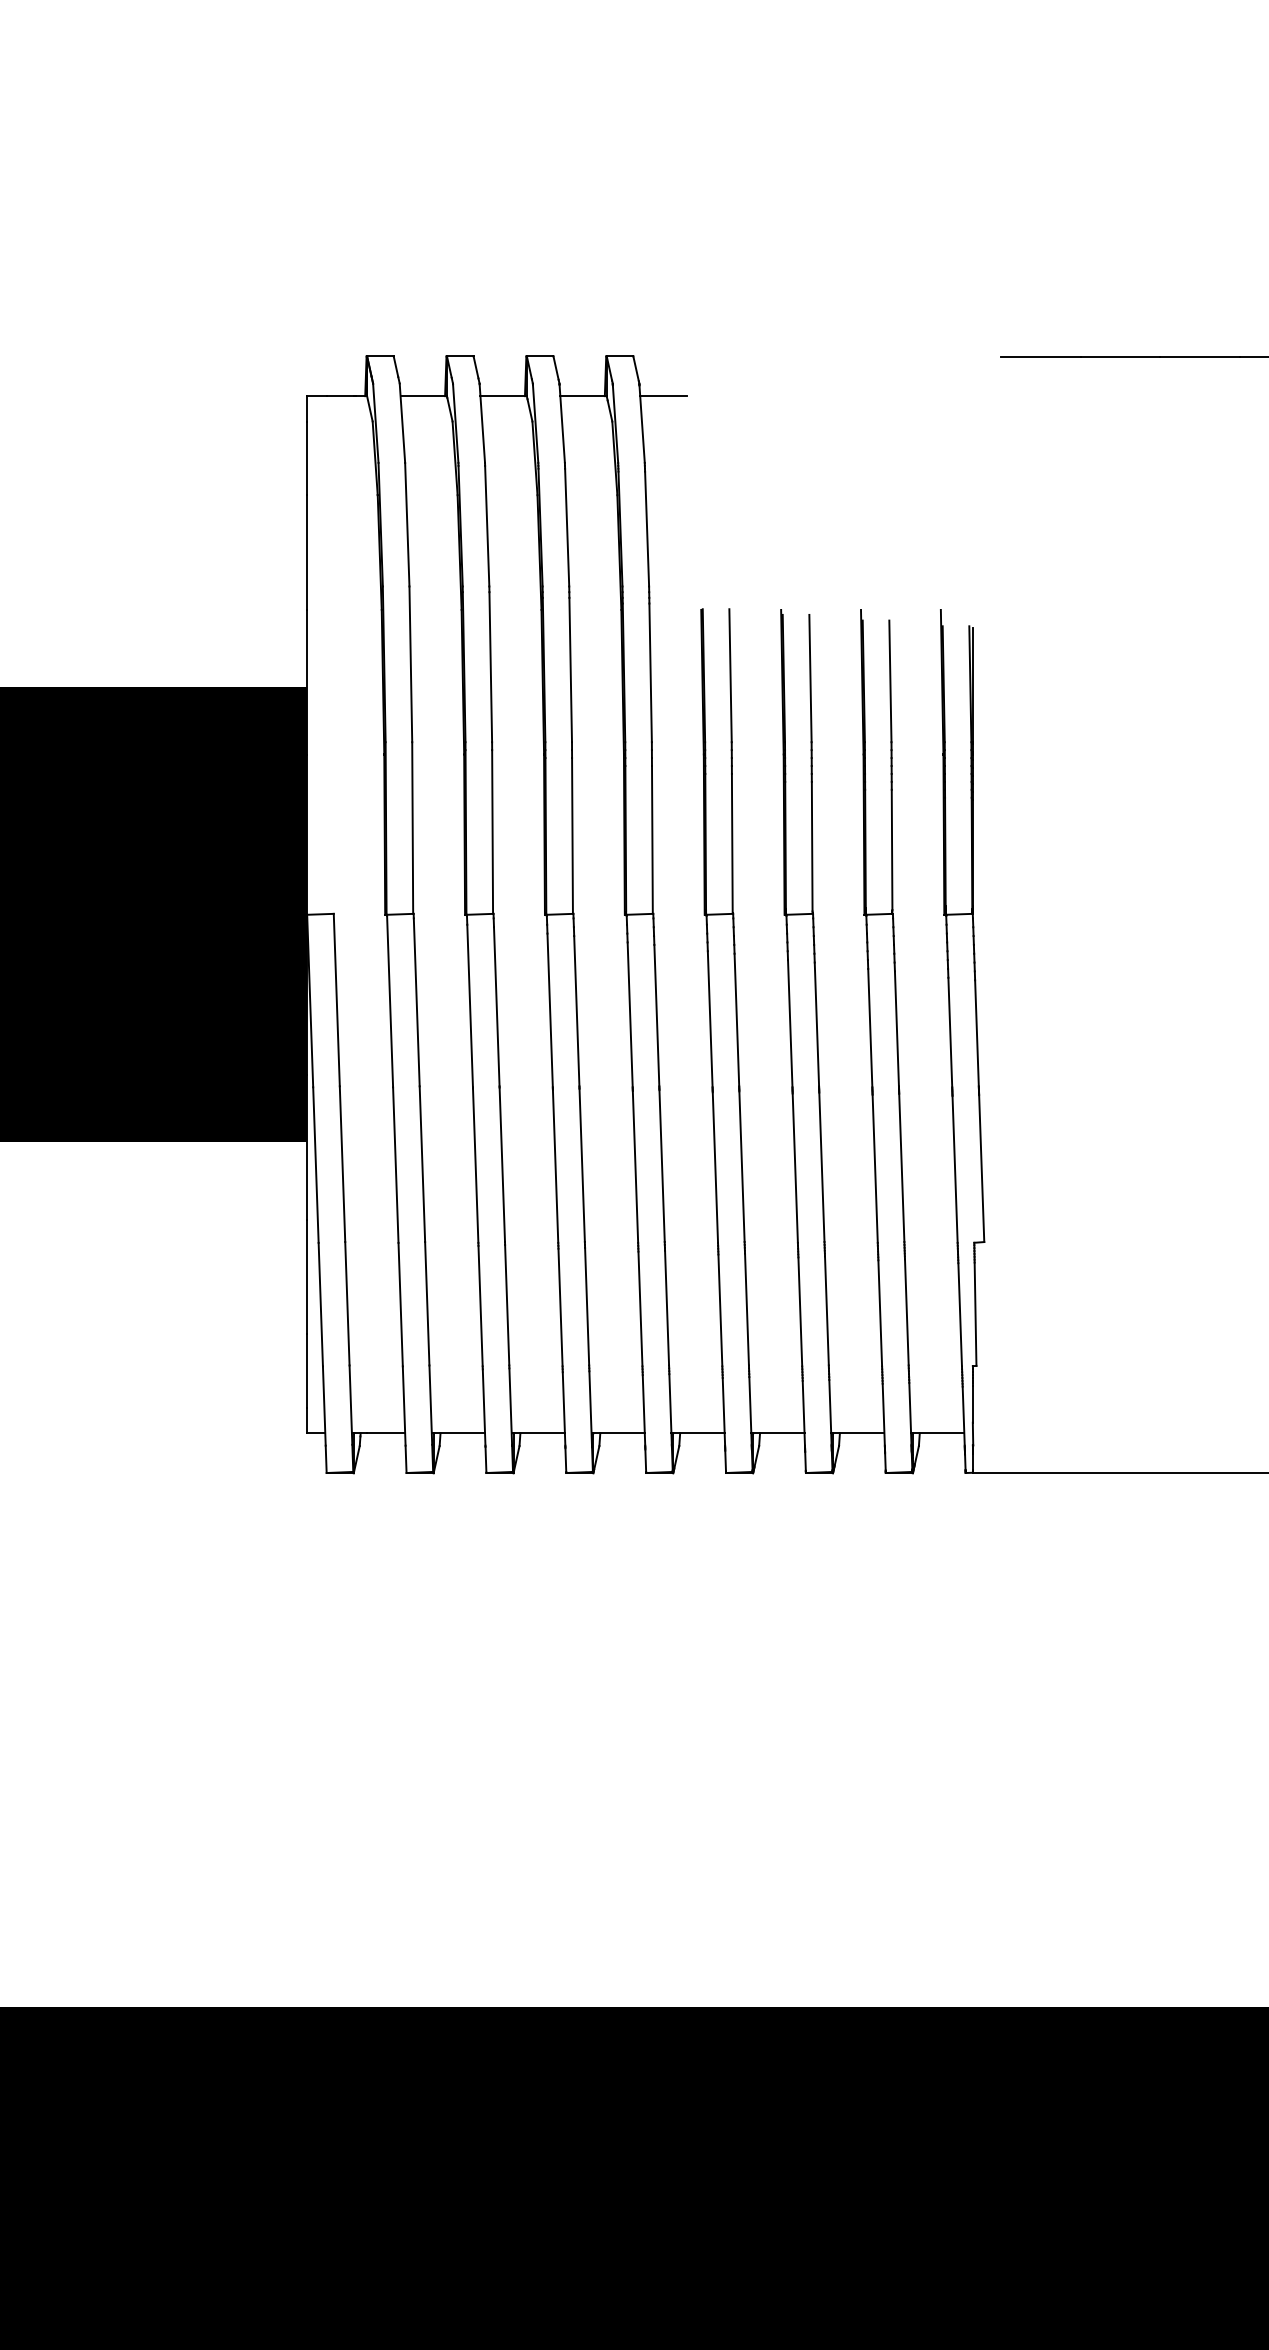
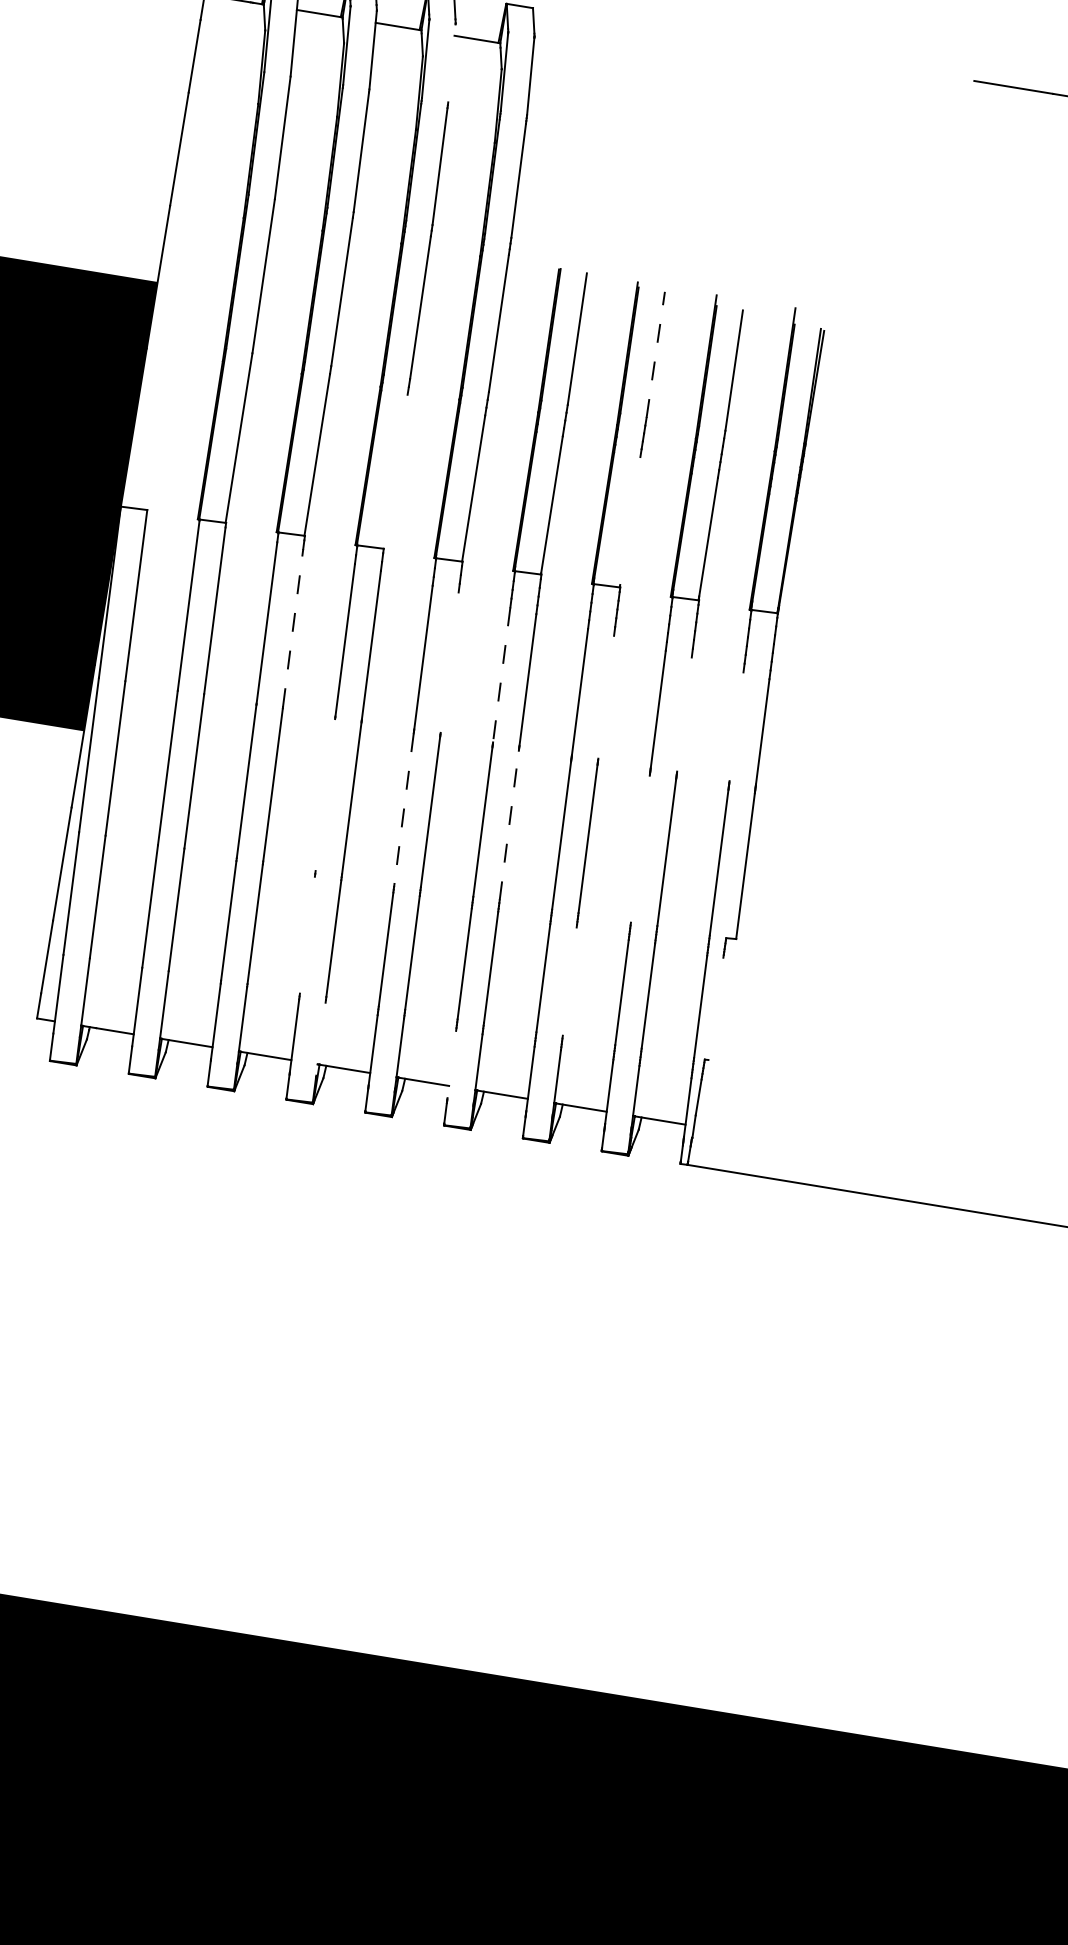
line: (1040, 356) -> (934, 74), removed
line: (663, 396) -> (556, 52), removed
line: (561, 423) -> (451, 62), removed
line: (810, 678) -> (655, 354), solid -> dashed
line: (572, 835) -> (395, 471), removed
line: (811, 846) -> (629, 520), removed
line: (496, 1006) -> (292, 627), solid -> dashed
line: (656, 1015) -> (449, 662), removed
line: (710, 1019) -> (501, 675), solid -> dashed
line: (816, 1024) -> (605, 697), removed
line: (896, 1028) -> (684, 714), removed
line: (950, 1032) -> (736, 726), removed
line: (555, 1165) -> (325, 794), removed
line: (635, 1166) -> (404, 808), solid -> dashed
line: (741, 1166) -> (508, 825), solid -> dashed
line: (874, 1168) -> (639, 848), removed
line: (560, 1307) -> (307, 935), removed
line: (826, 1310) -> (569, 981), removed
line: (975, 1313) -> (715, 1008), removed
line: (590, 1407) -> (320, 1038), removed
line: (723, 1411) -> (451, 1064), removed

